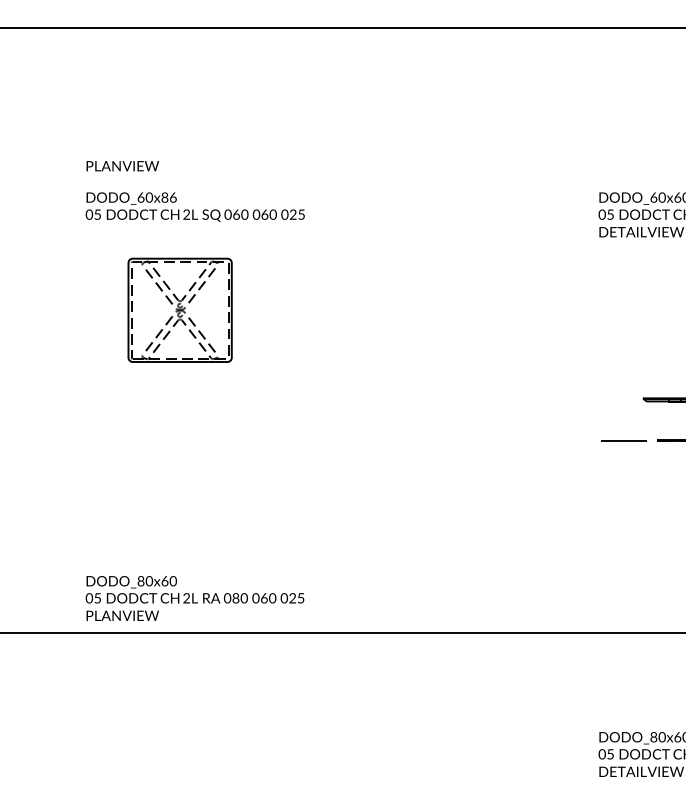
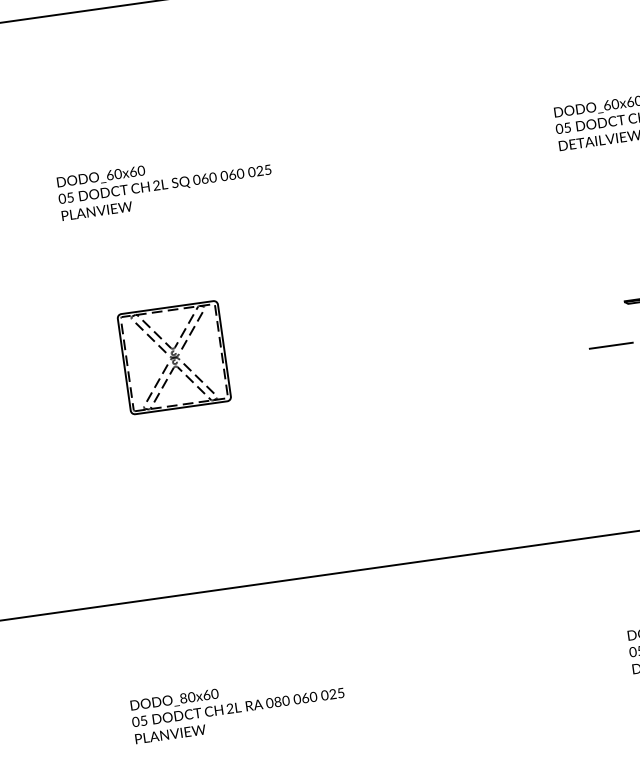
text: (122, 166) -> (96, 211), moved
text: (168, 196) -> (136, 170), DODO_60x86 -> DODO_60x60
part: (179, 309) -> (173, 356), moved
text: (194, 598) -> (237, 707), moved

